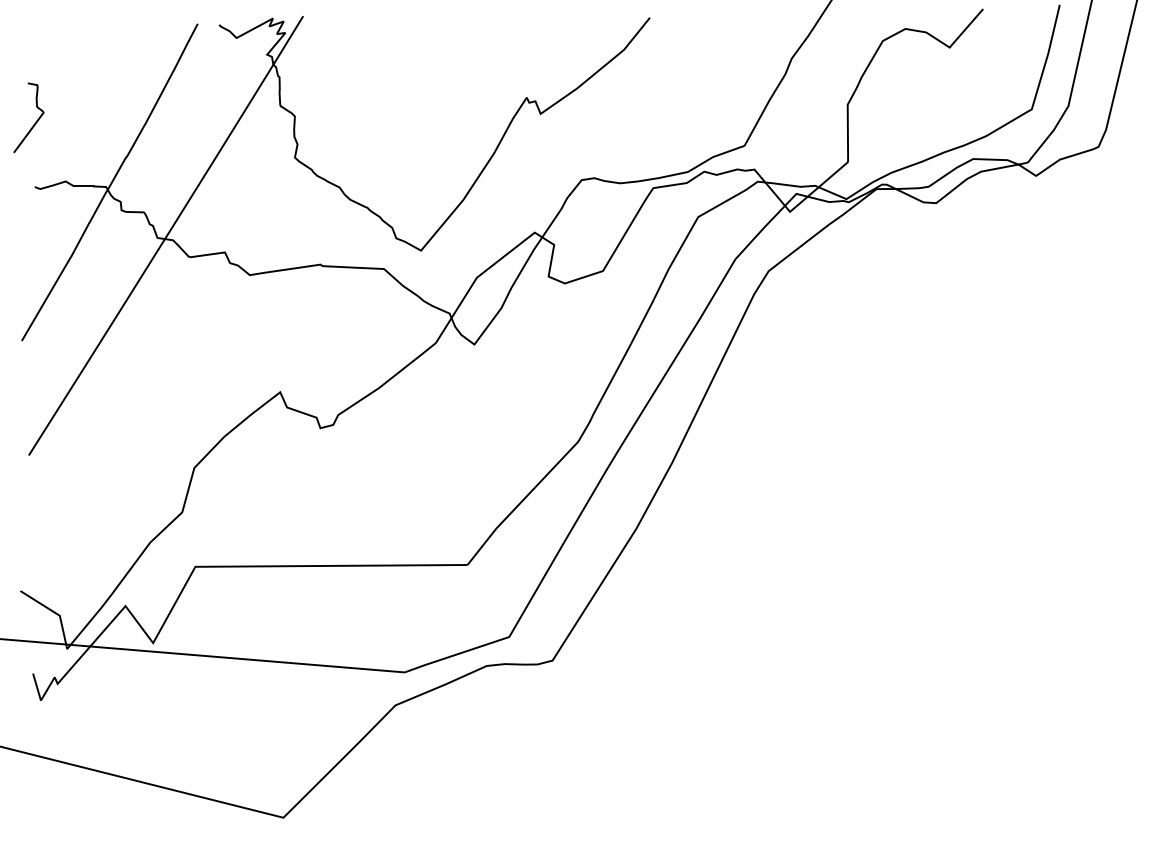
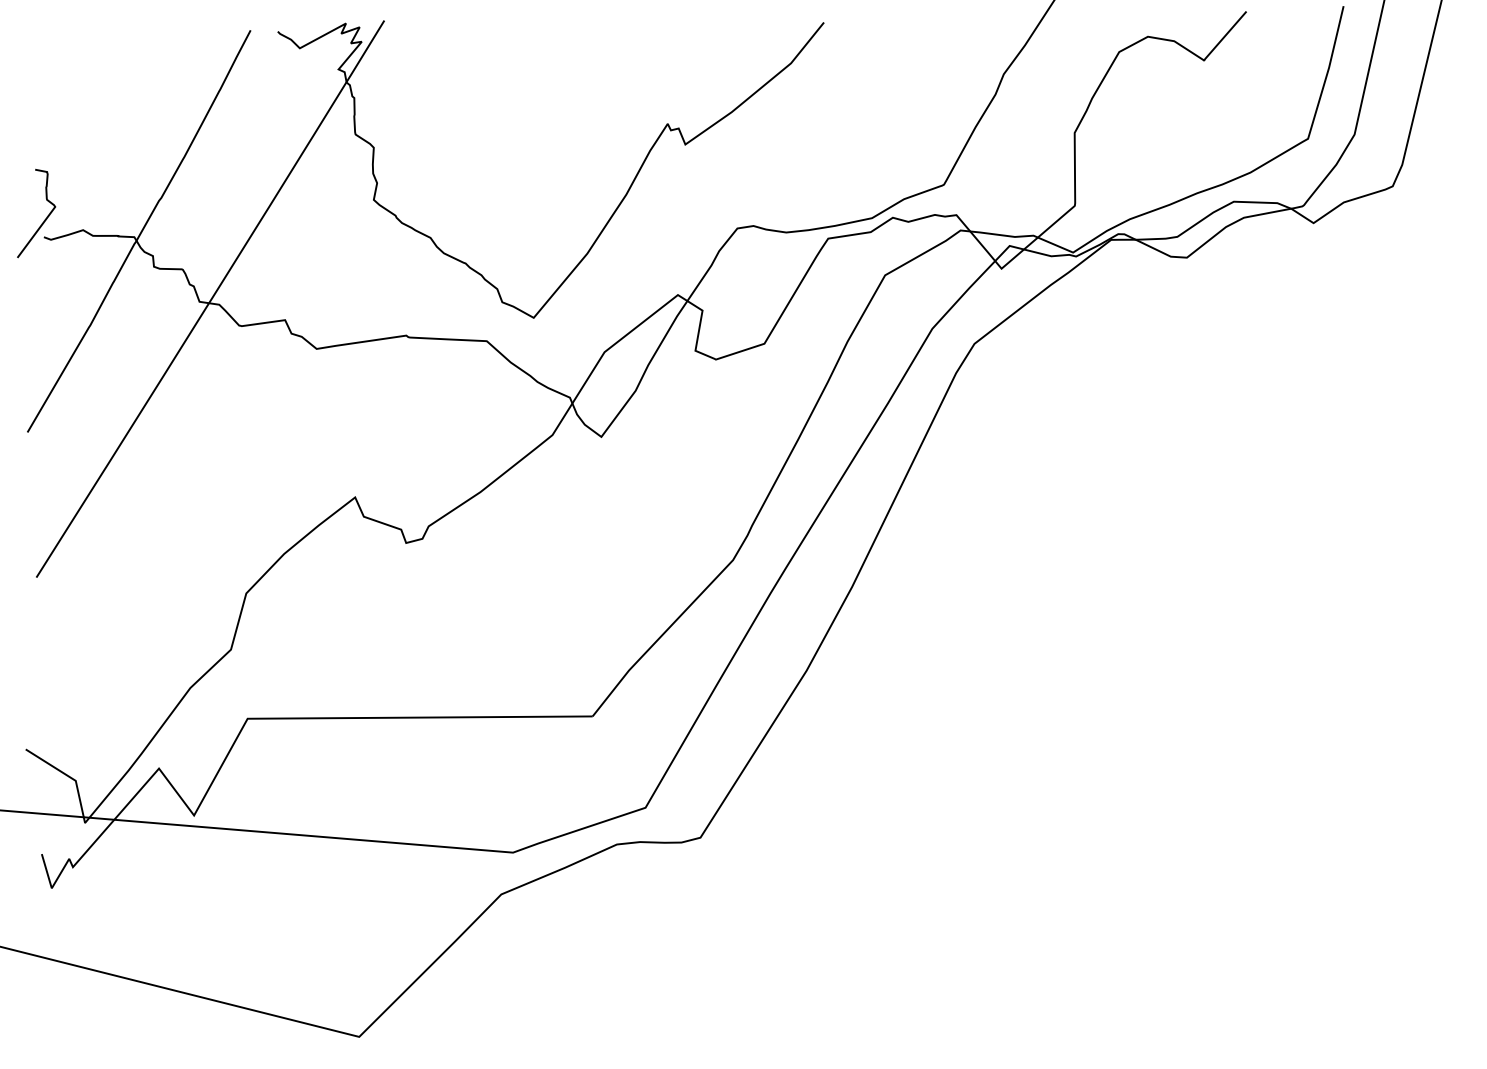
curve: (35, 122) -> (44, 219), moved

